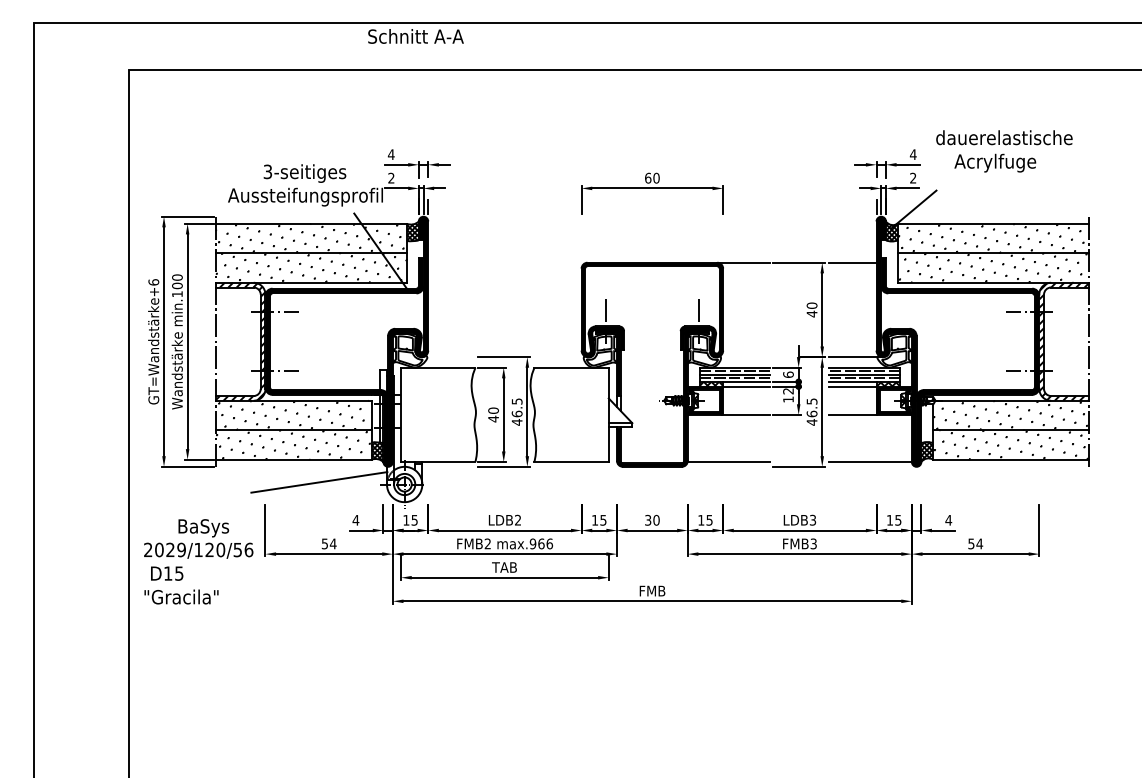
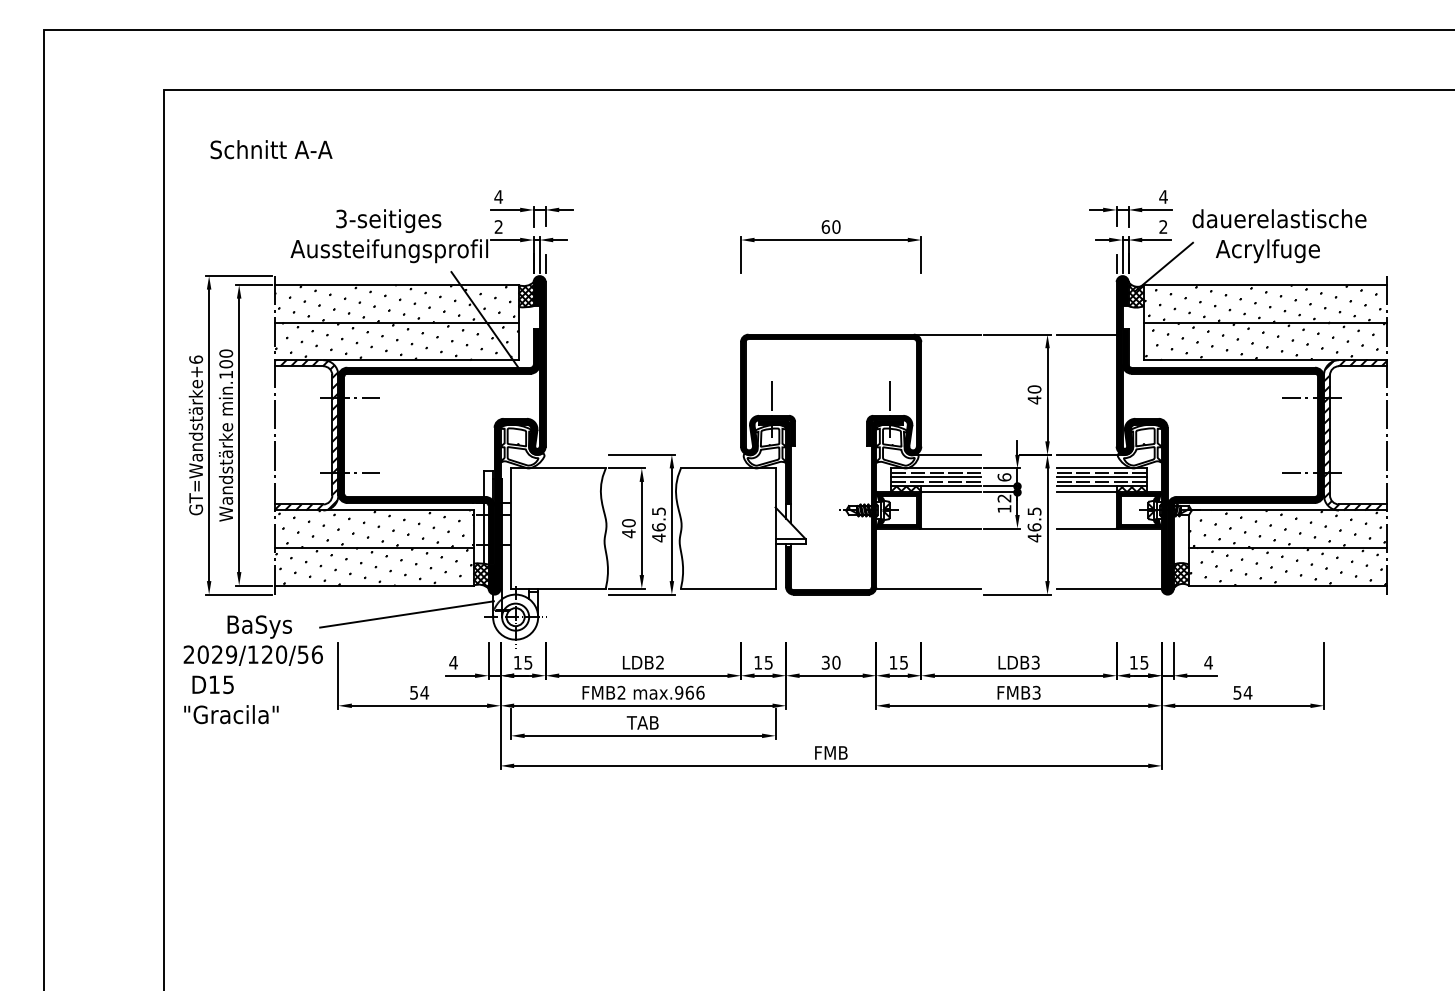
text: (415, 36) -> (270, 149), moved
text: (1004, 151) -> (1279, 236), moved
line: (743, 357) -> (947, 455), added
text: (198, 561) -> (253, 669), moved

